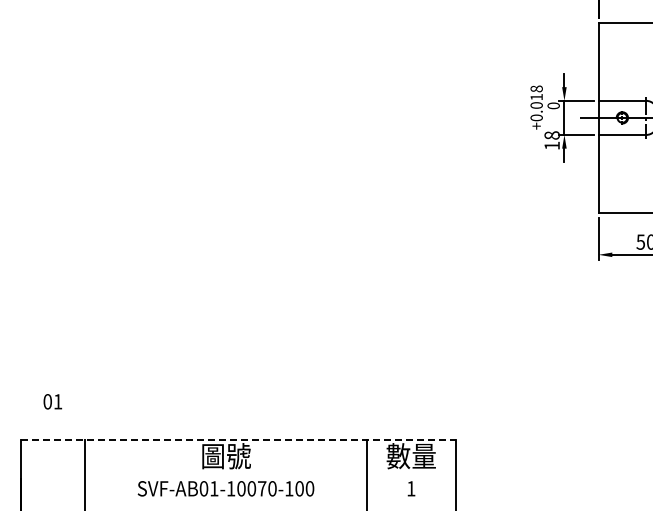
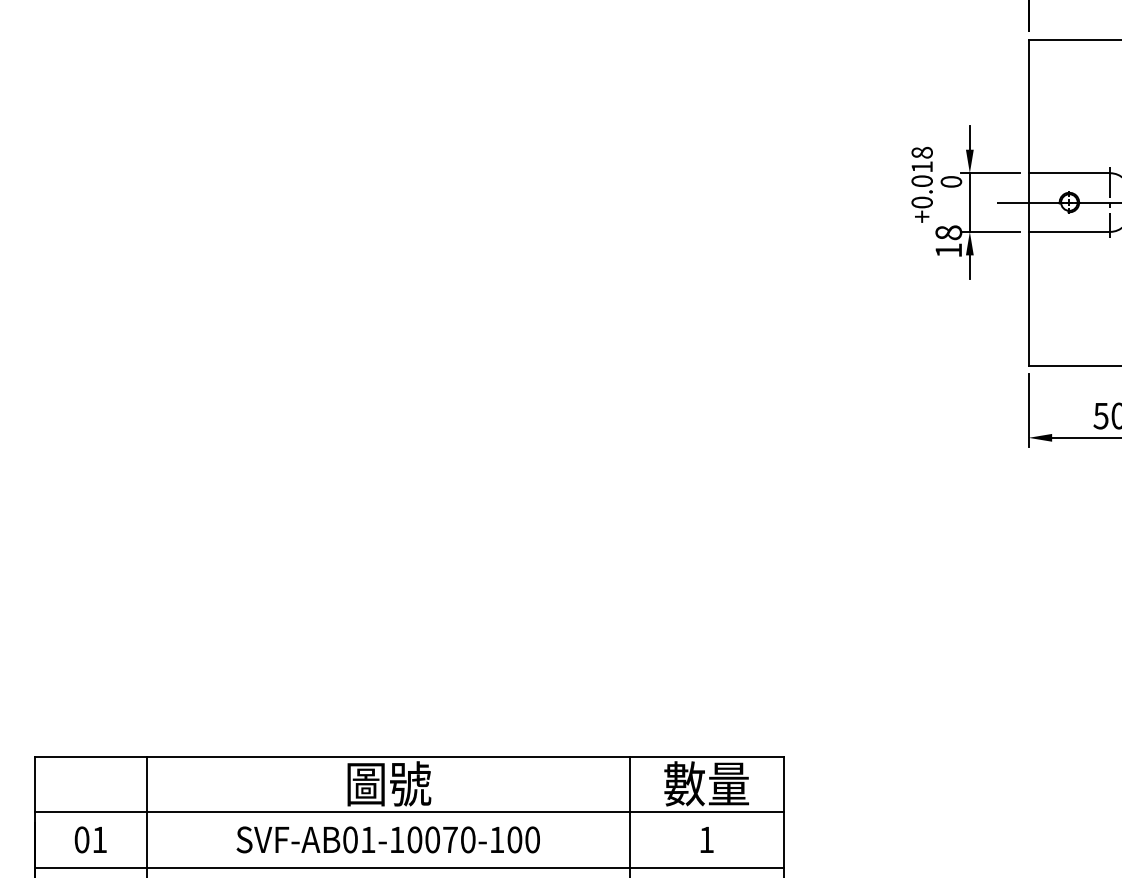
text: (52, 401) -> (90, 839), moved
line: (238, 440) -> (409, 756), dashed -> solid
line: (238, 472) -> (409, 811), added
line: (238, 504) -> (409, 866), added

